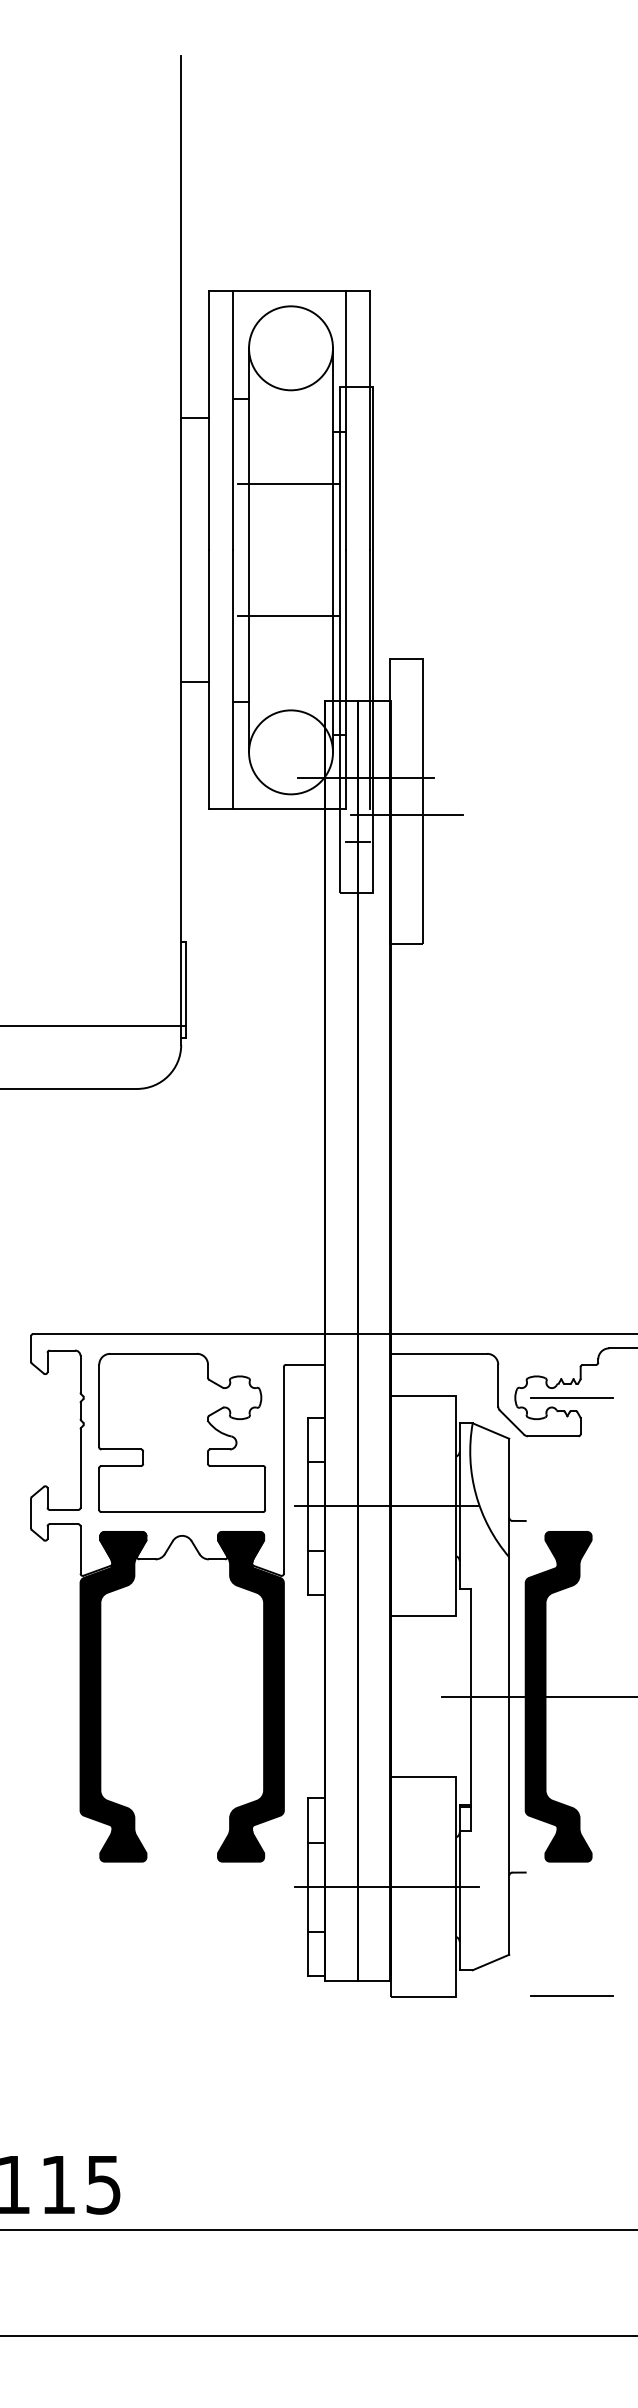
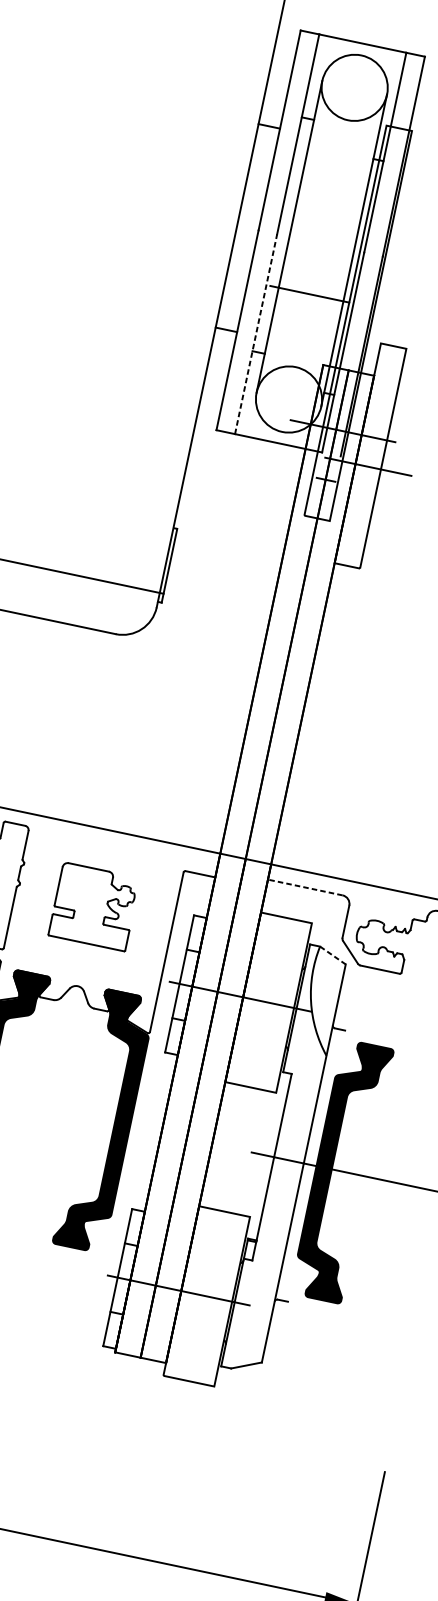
line: (289, 484) -> (331, 192), removed
line: (233, 679) -> (256, 333), solid -> dashed
line: (438, 1353) -> (305, 887), solid -> dashed
line: (572, 1397) -> (401, 942), removed
line: (490, 1431) -> (332, 955), solid -> dashed
part: (181, 1432) -> (93, 906), size x0.6
line: (572, 1995) -> (304, 1404), removed

